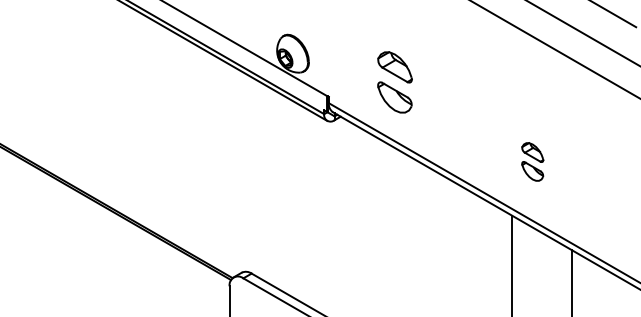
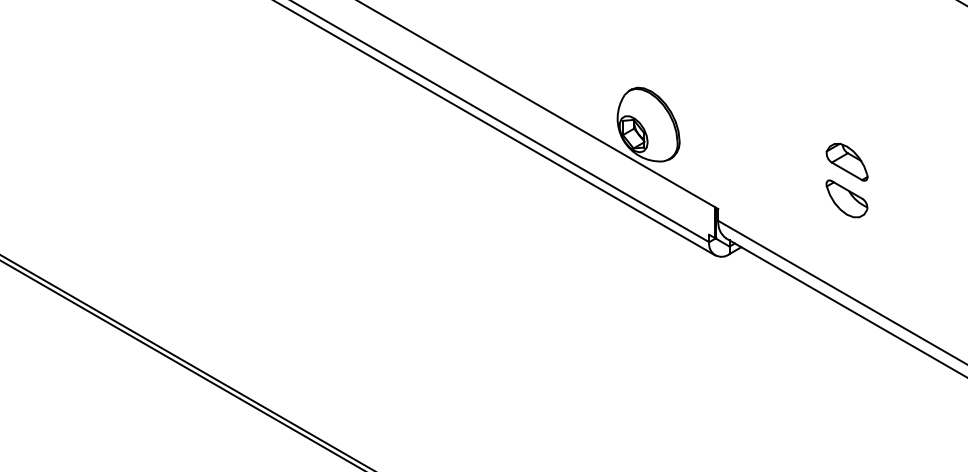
part: (394, 82) -> (846, 180), size x0.62

